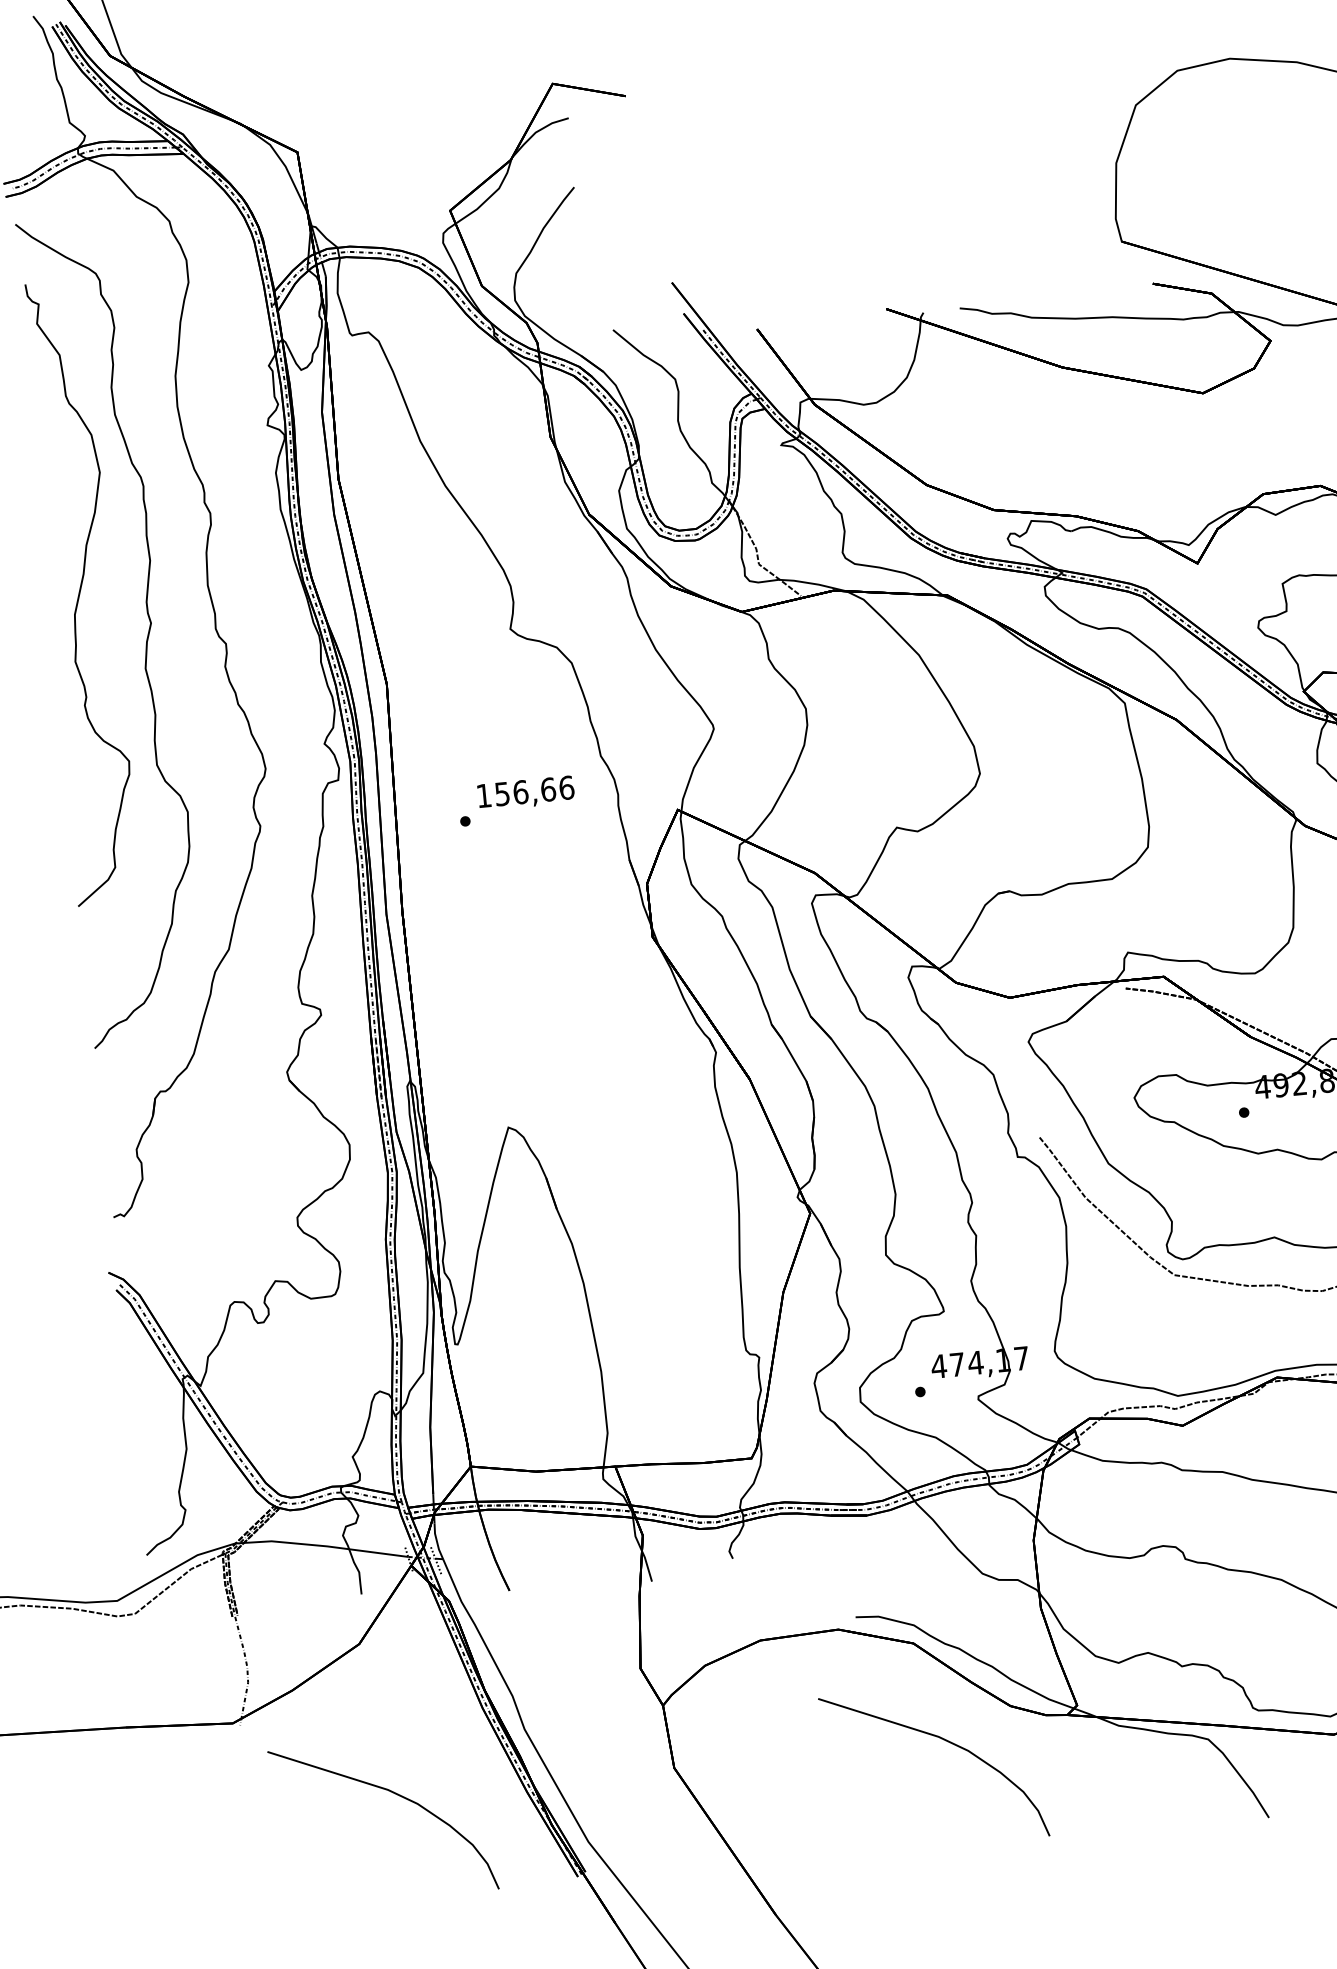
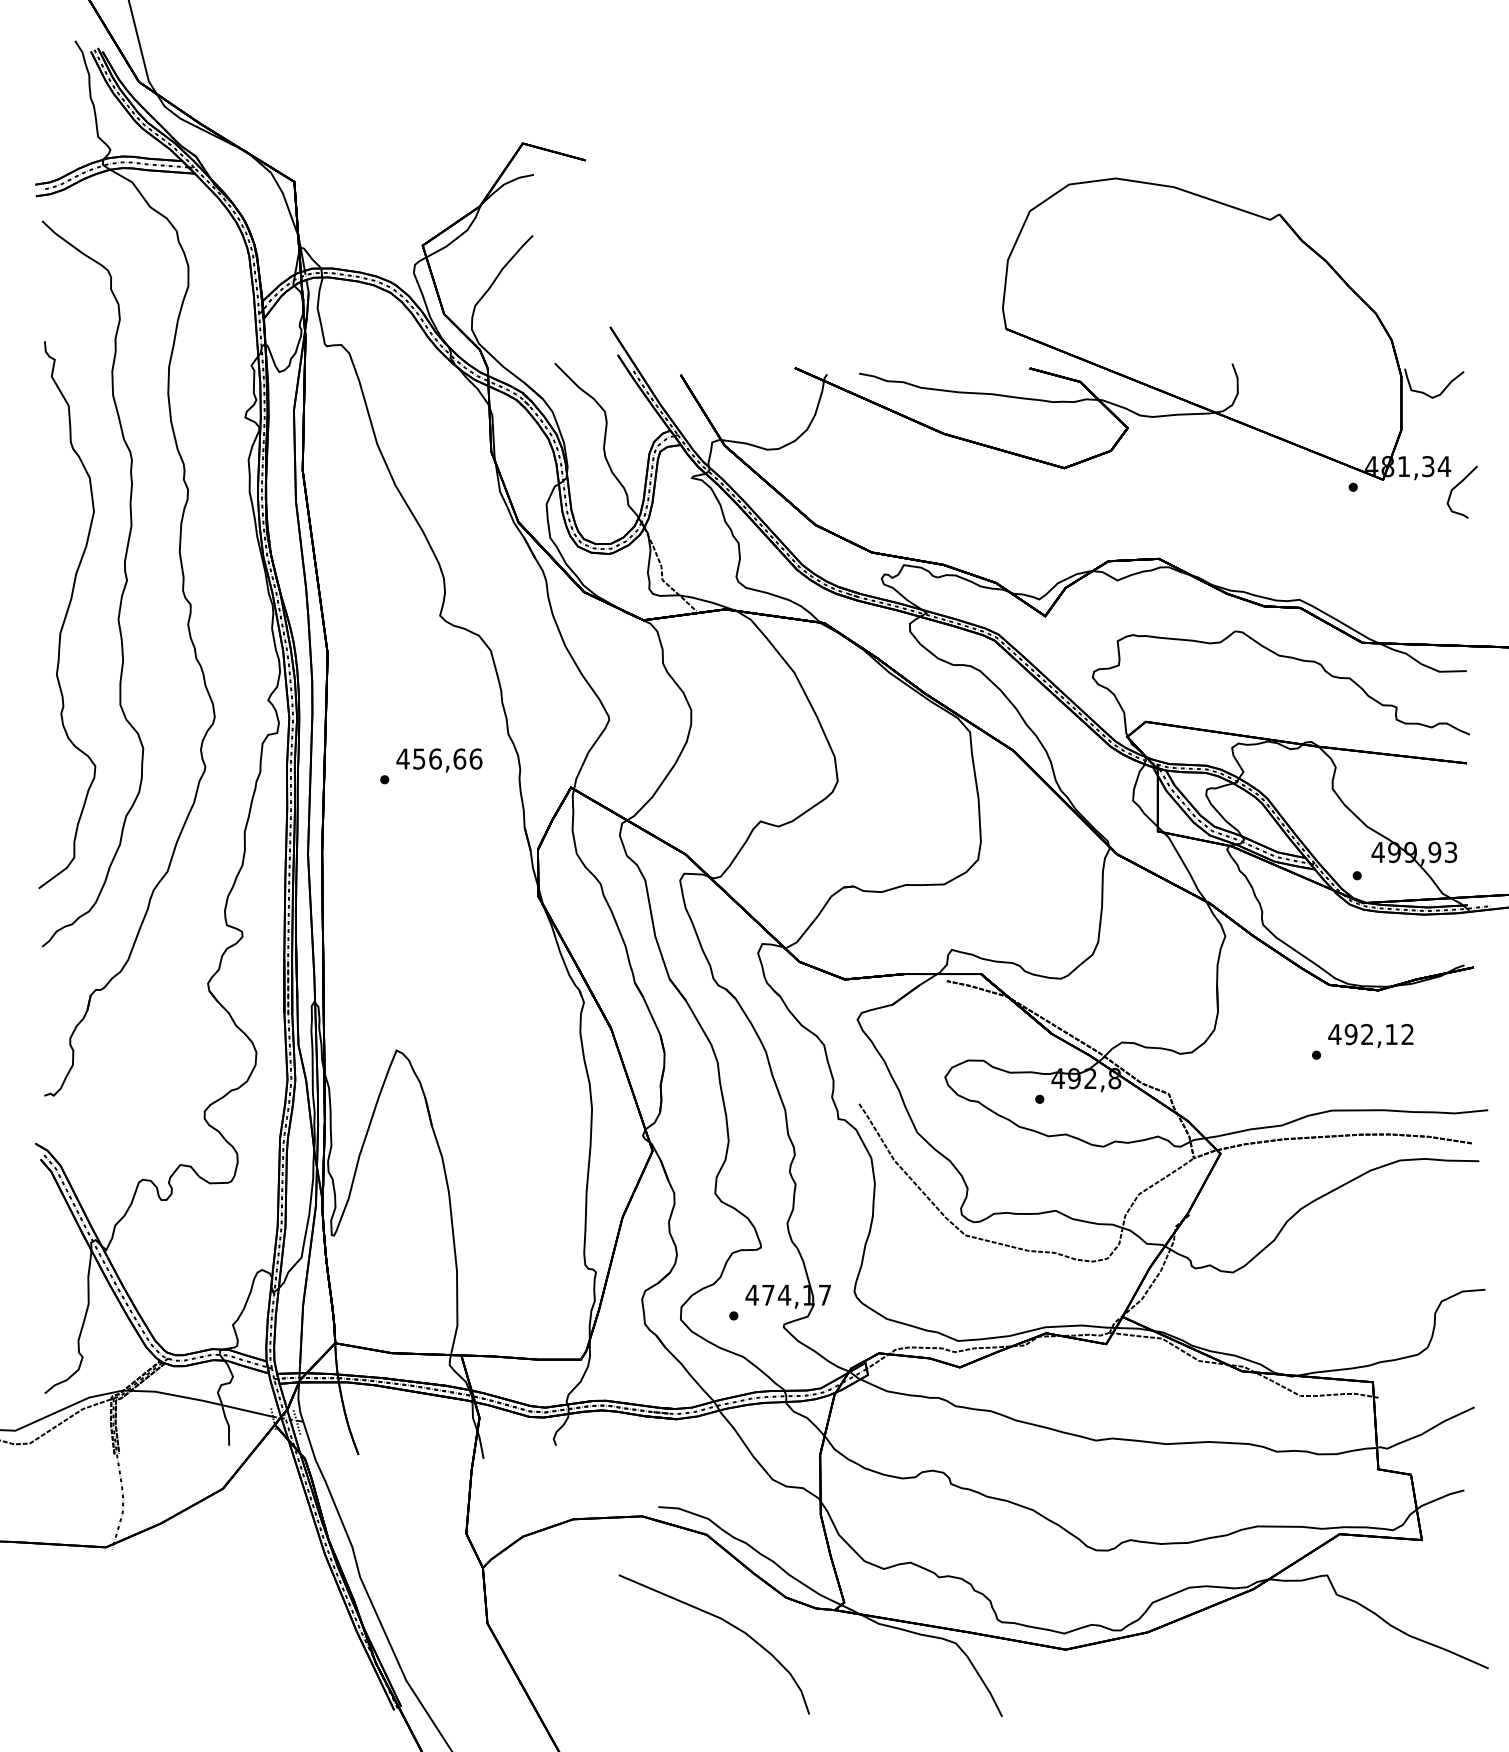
curve: (80, 592) -> (67, 614), moved
text: (483, 795) -> (402, 758), 156,66 -> 456,66
curve: (397, 1795) -> (243, 1624), removed

